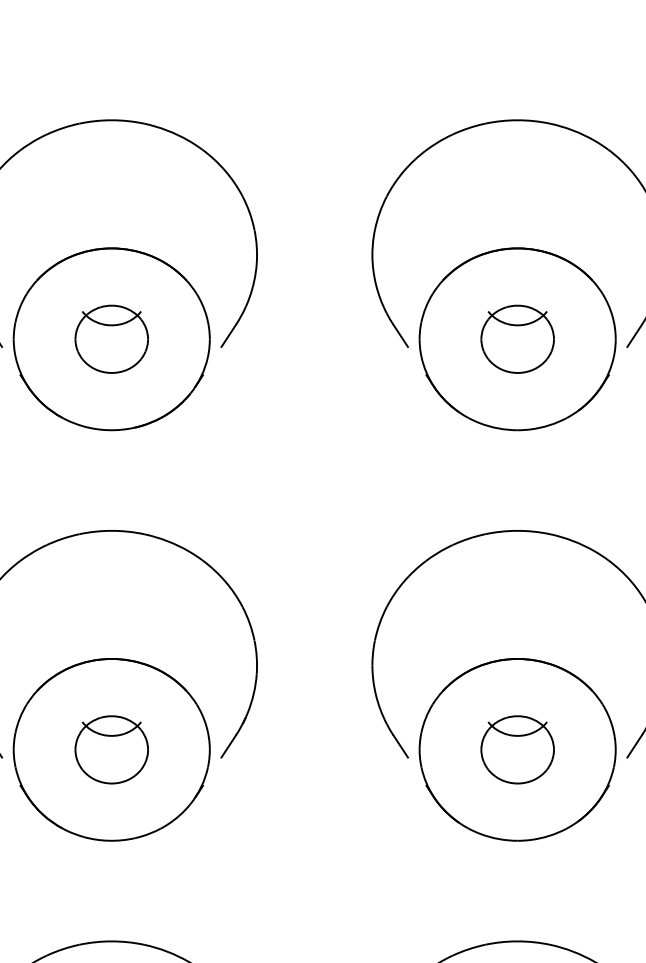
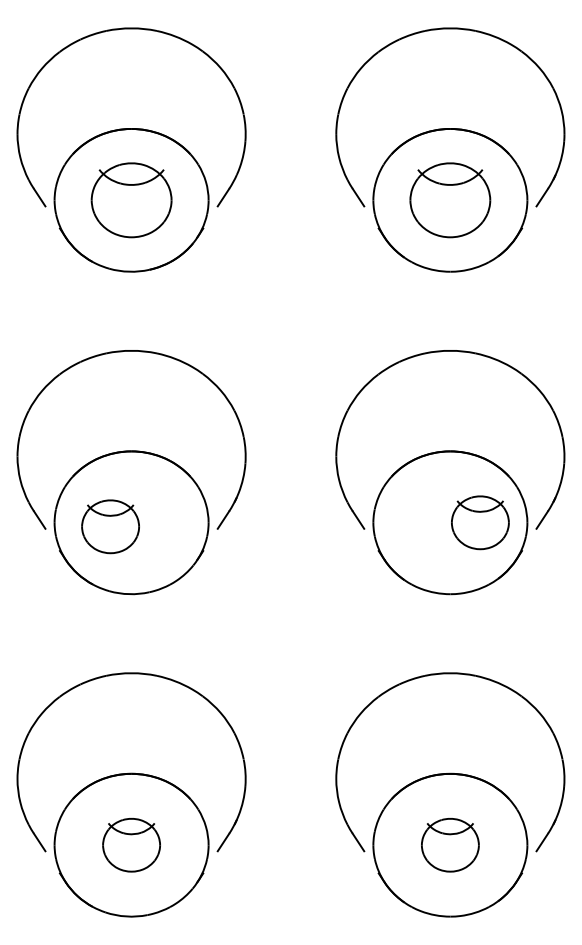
part: (111, 339) -> (131, 200), size x1.4
part: (517, 339) -> (450, 200), size x1.4
part: (111, 749) -> (110, 526), moved
part: (517, 749) -> (480, 522), moved

